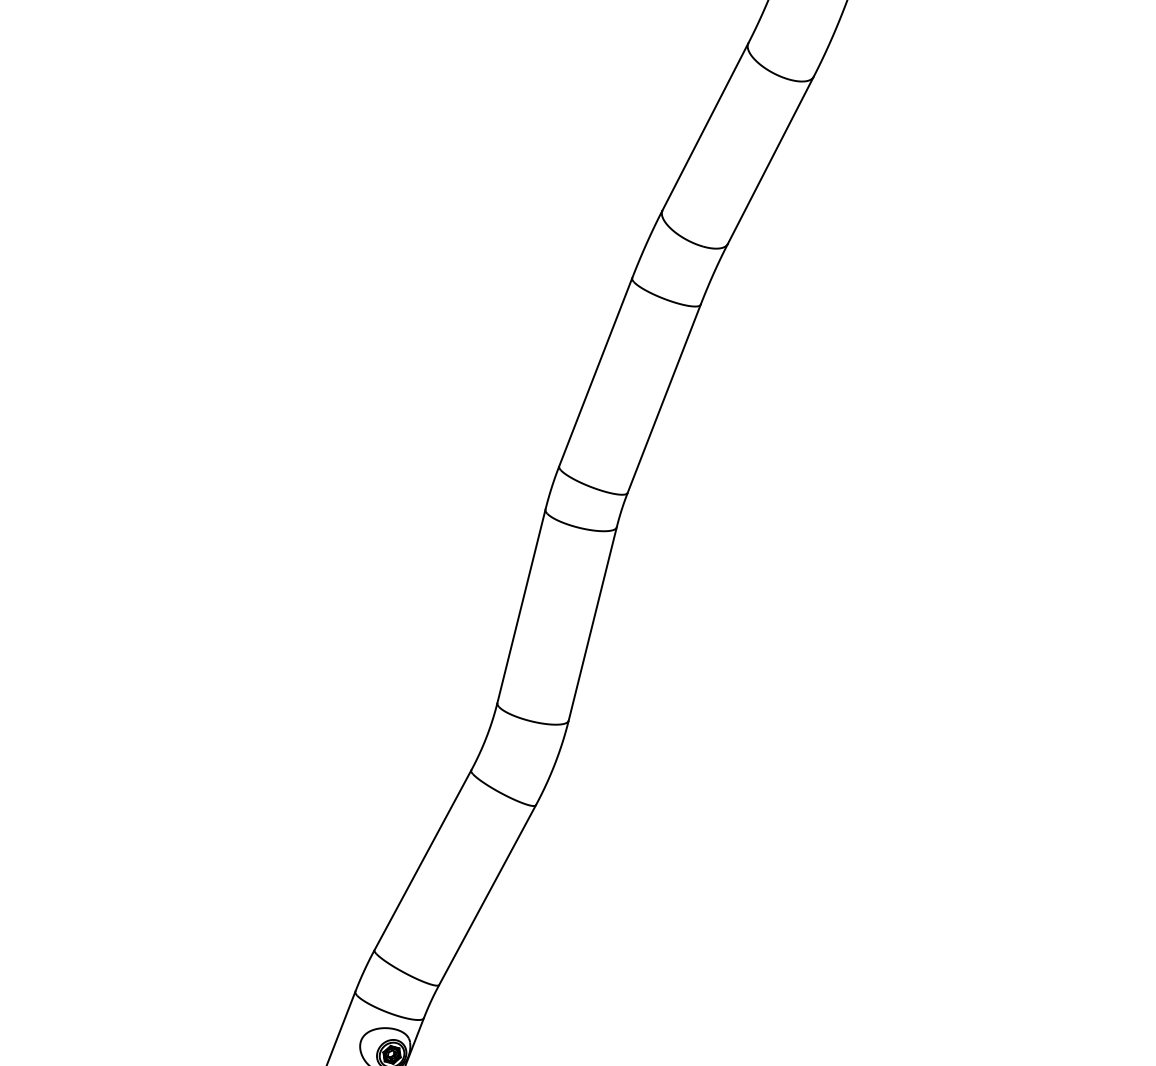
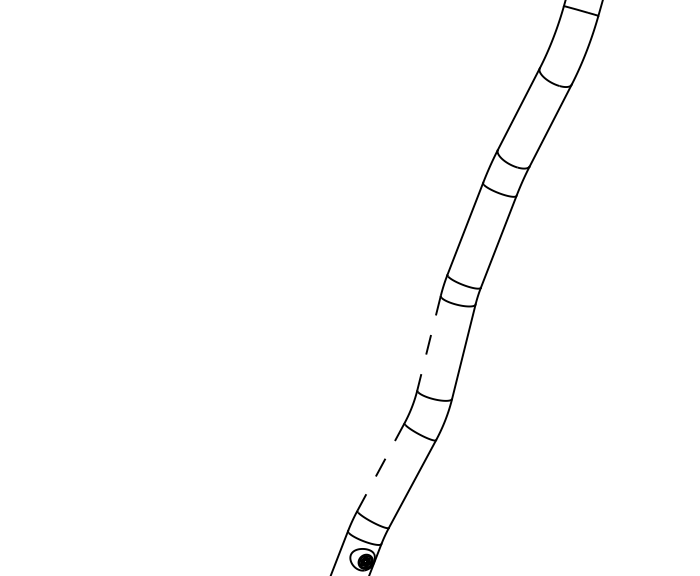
line: (522, 607) -> (429, 343), solid -> dashed
line: (421, 861) -> (380, 467), solid -> dashed

